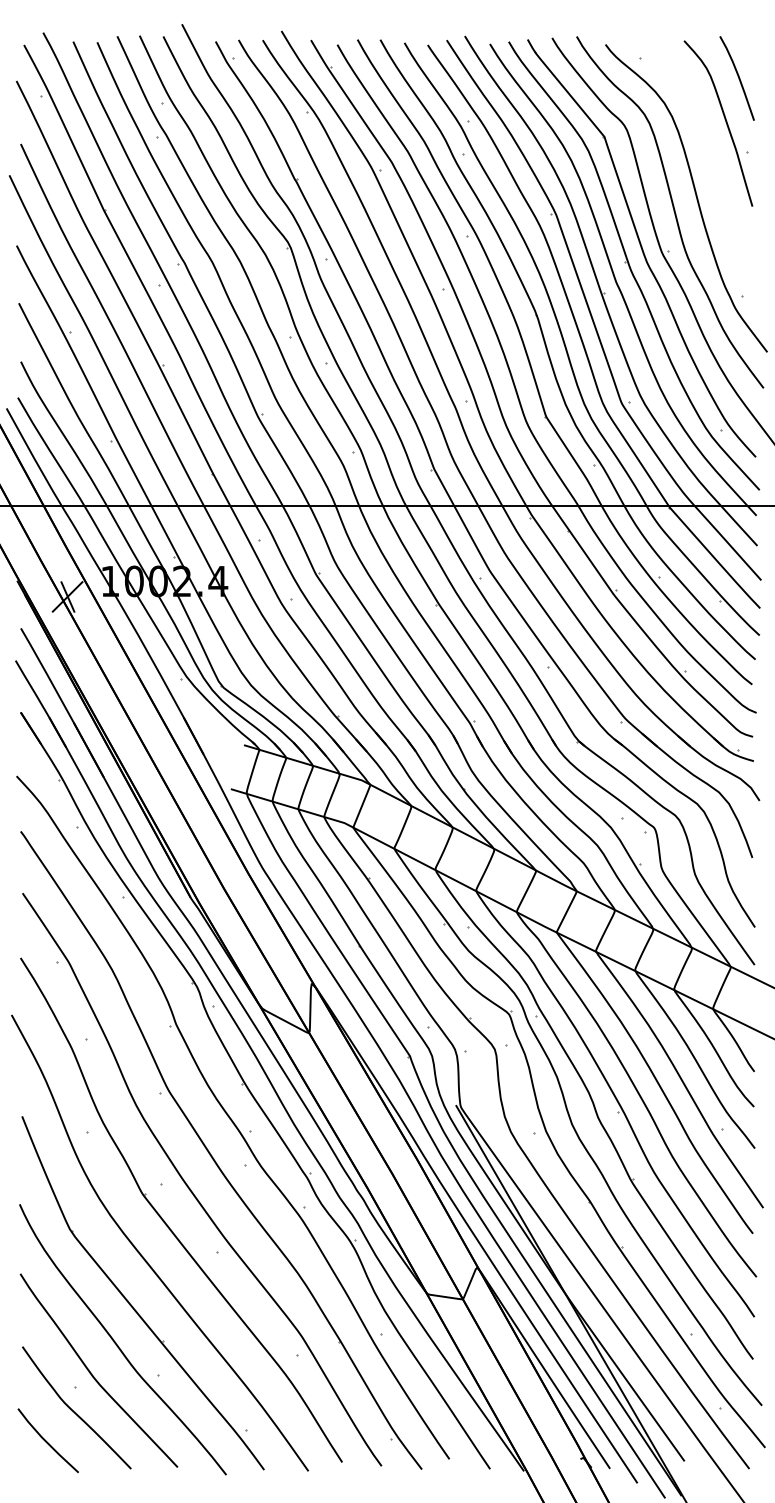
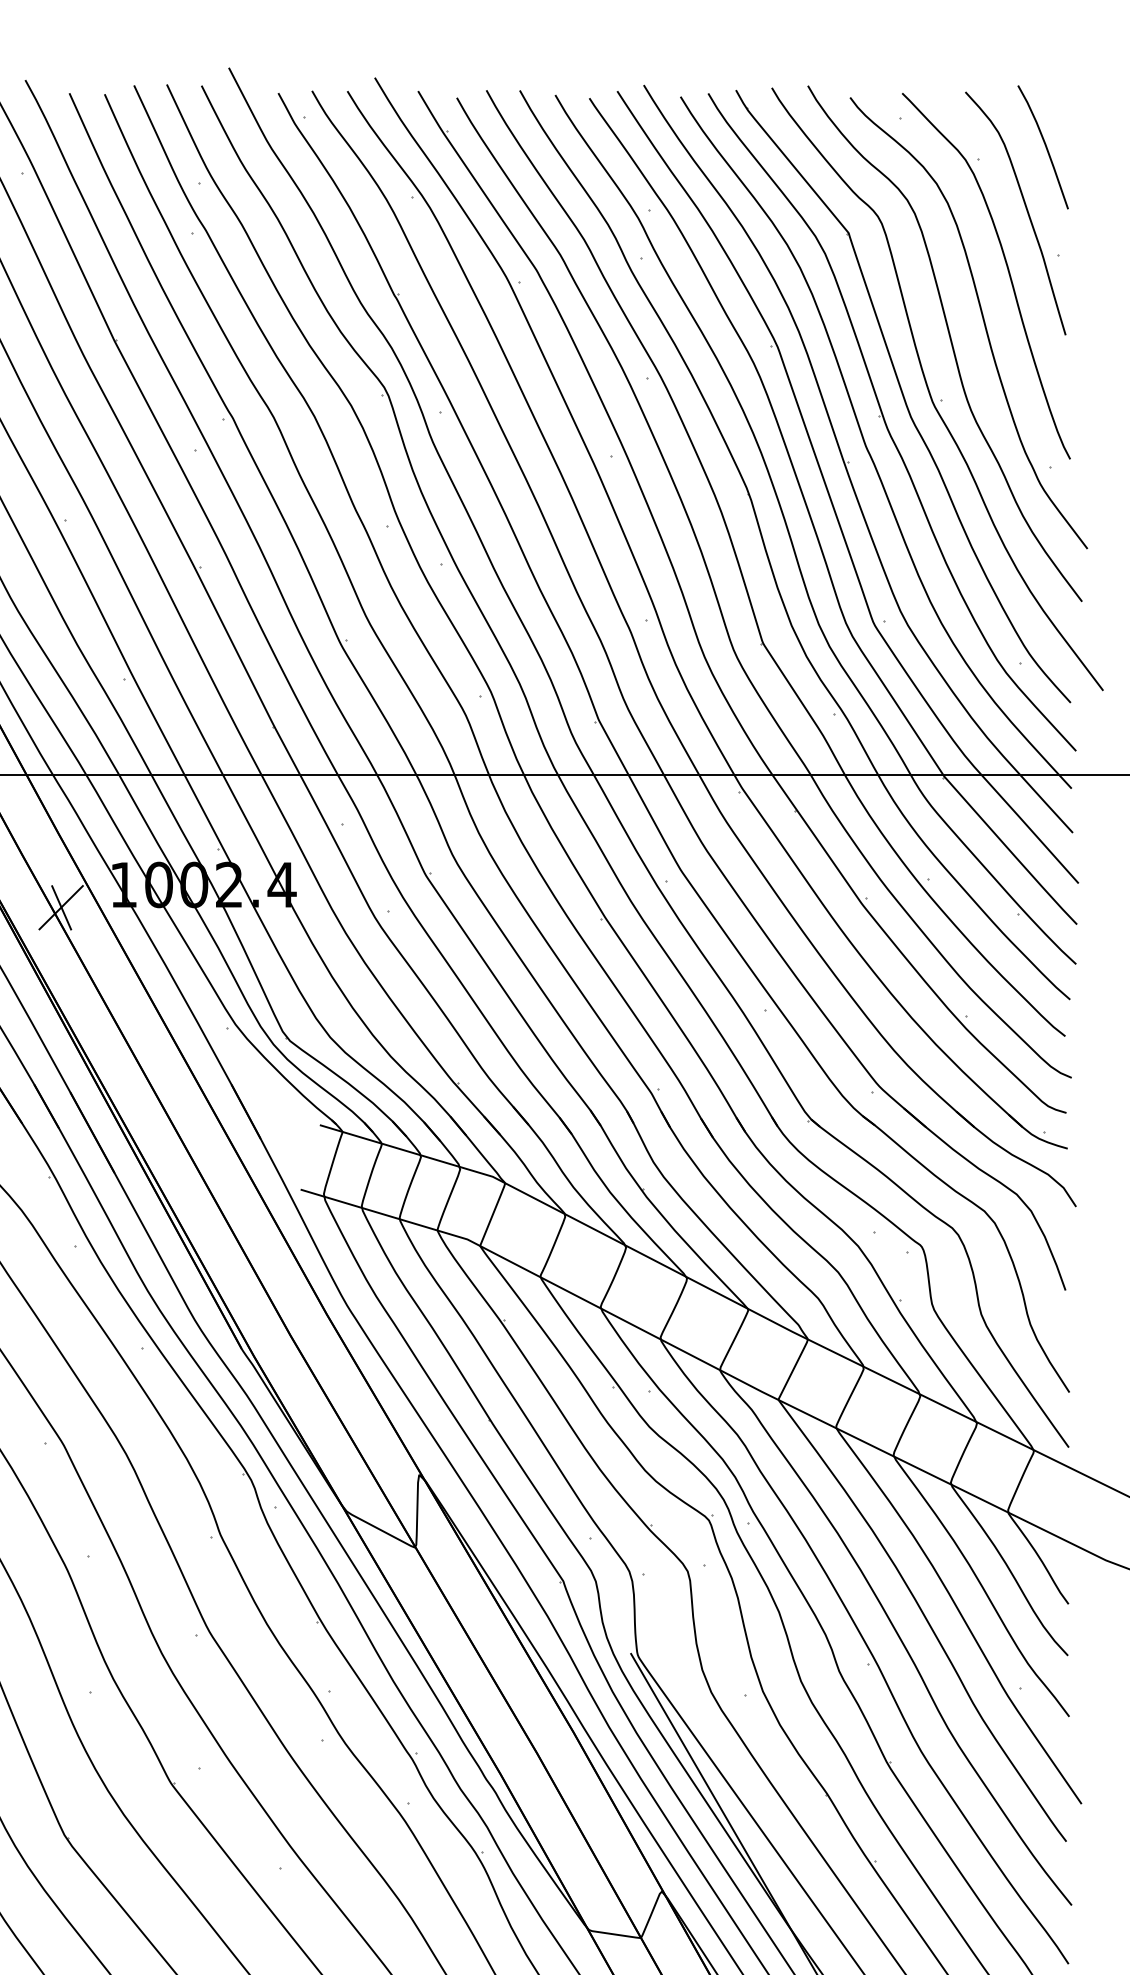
part: (712, 162) -> (1007, 270), added

